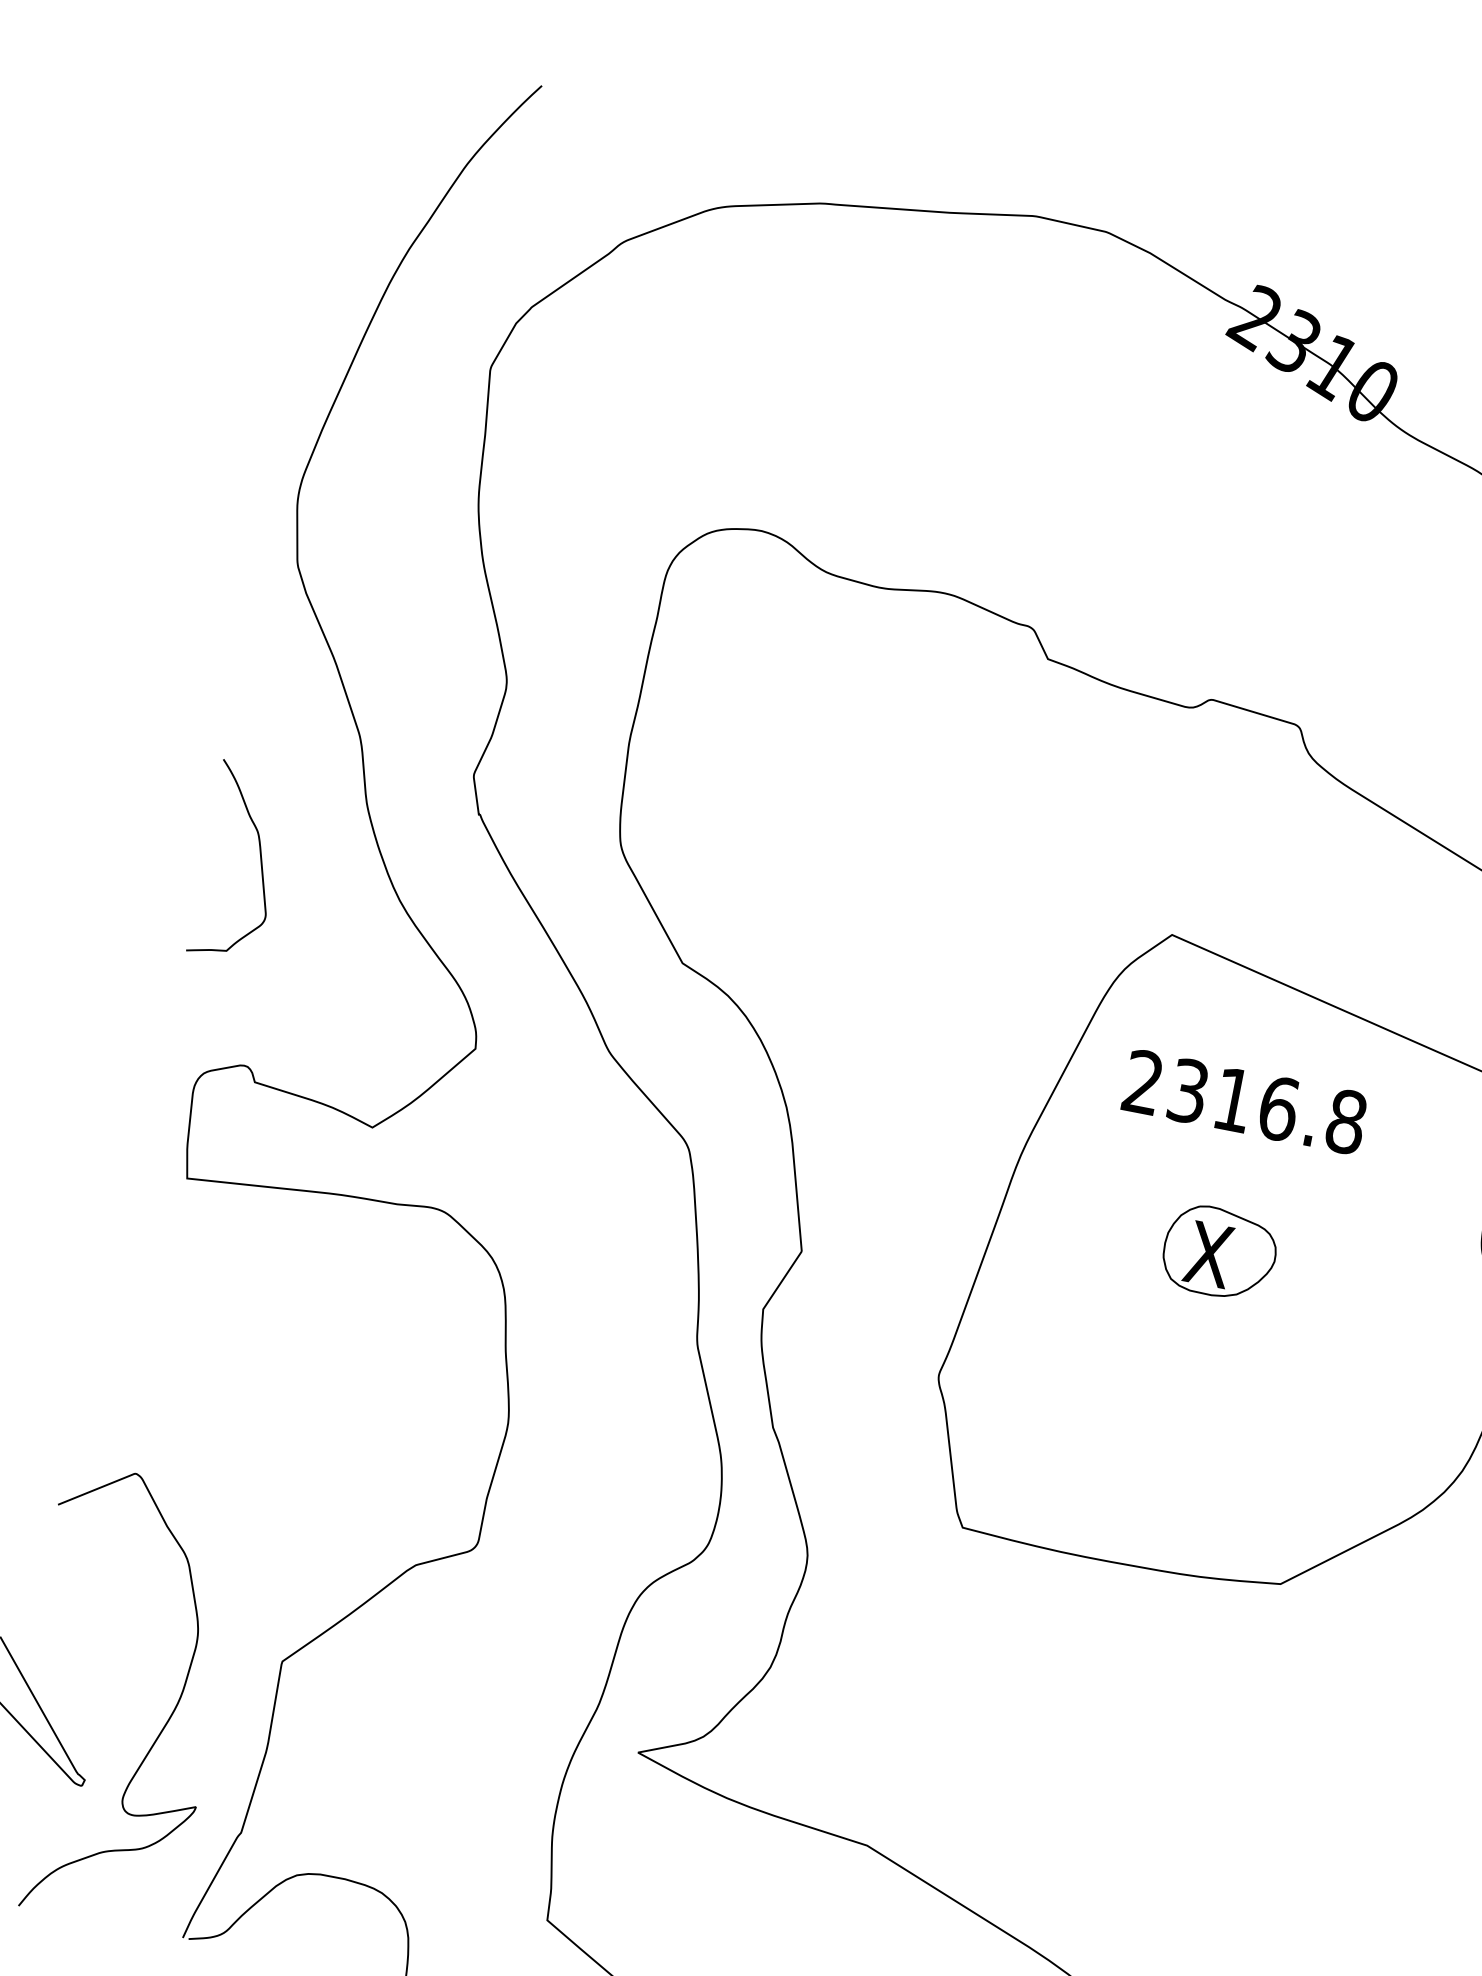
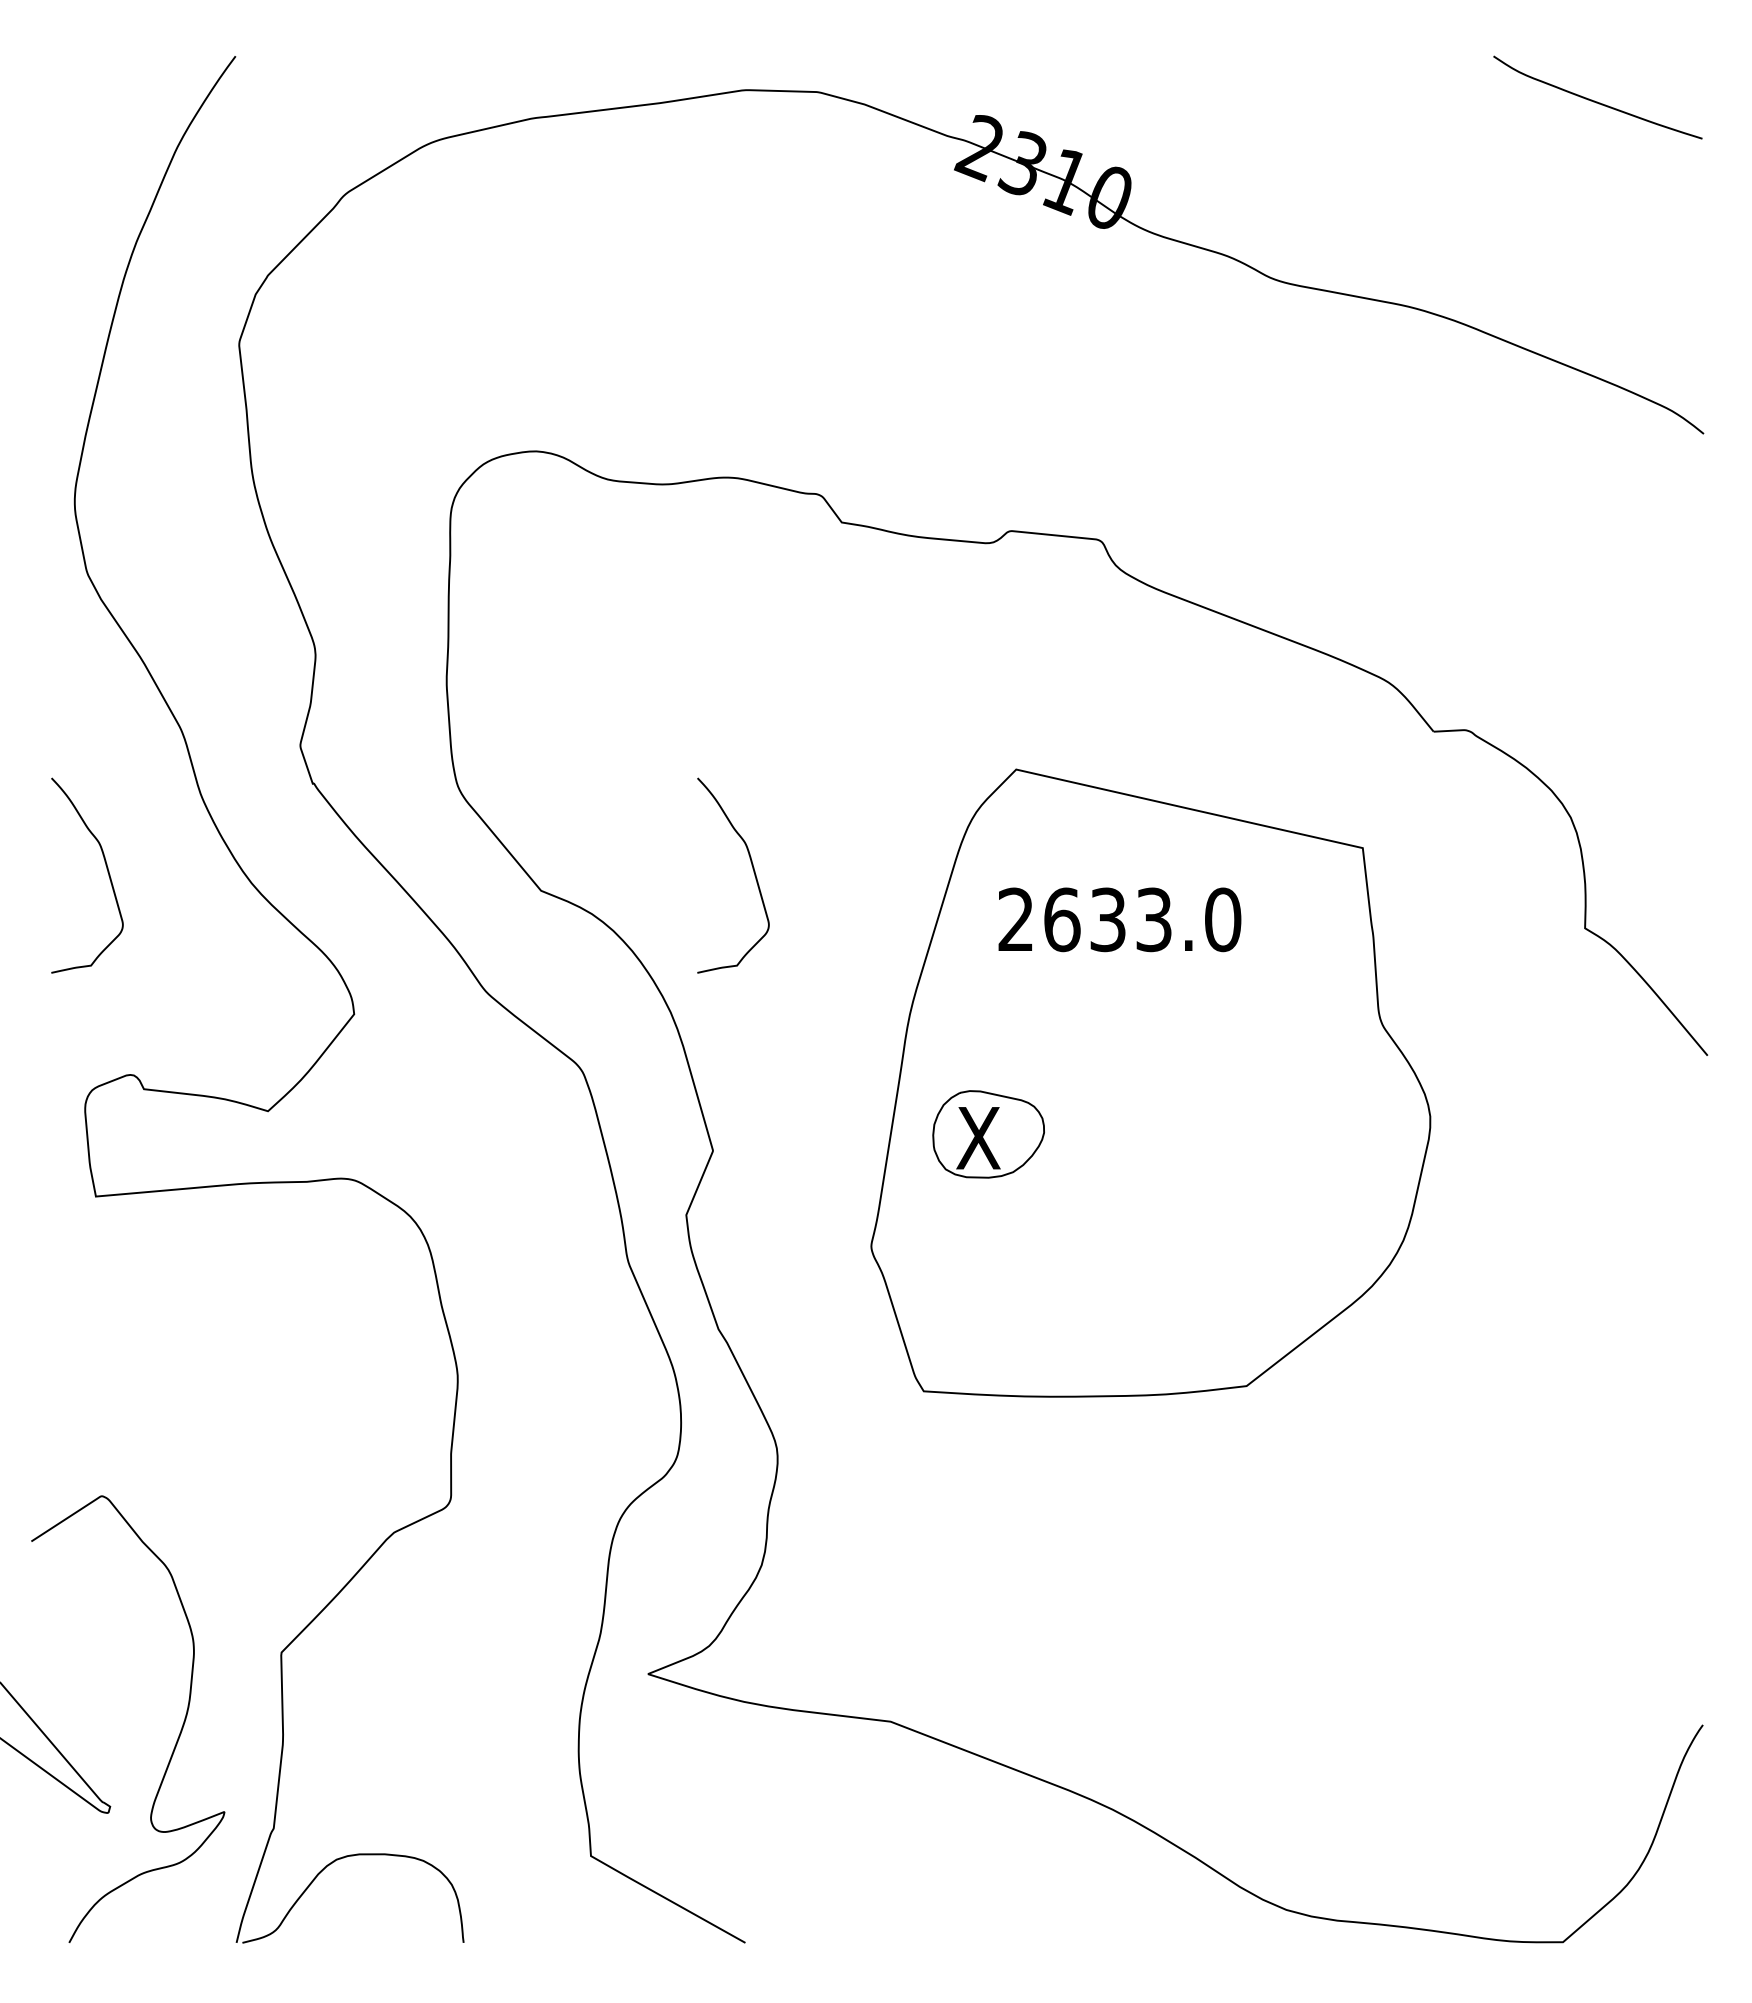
curve: (894, 982) -> (752, 869), added
text: (1267, 1106) -> (1142, 919), 2316.8 -> 2633.0
part: (1219, 1252) -> (988, 1134), moved

